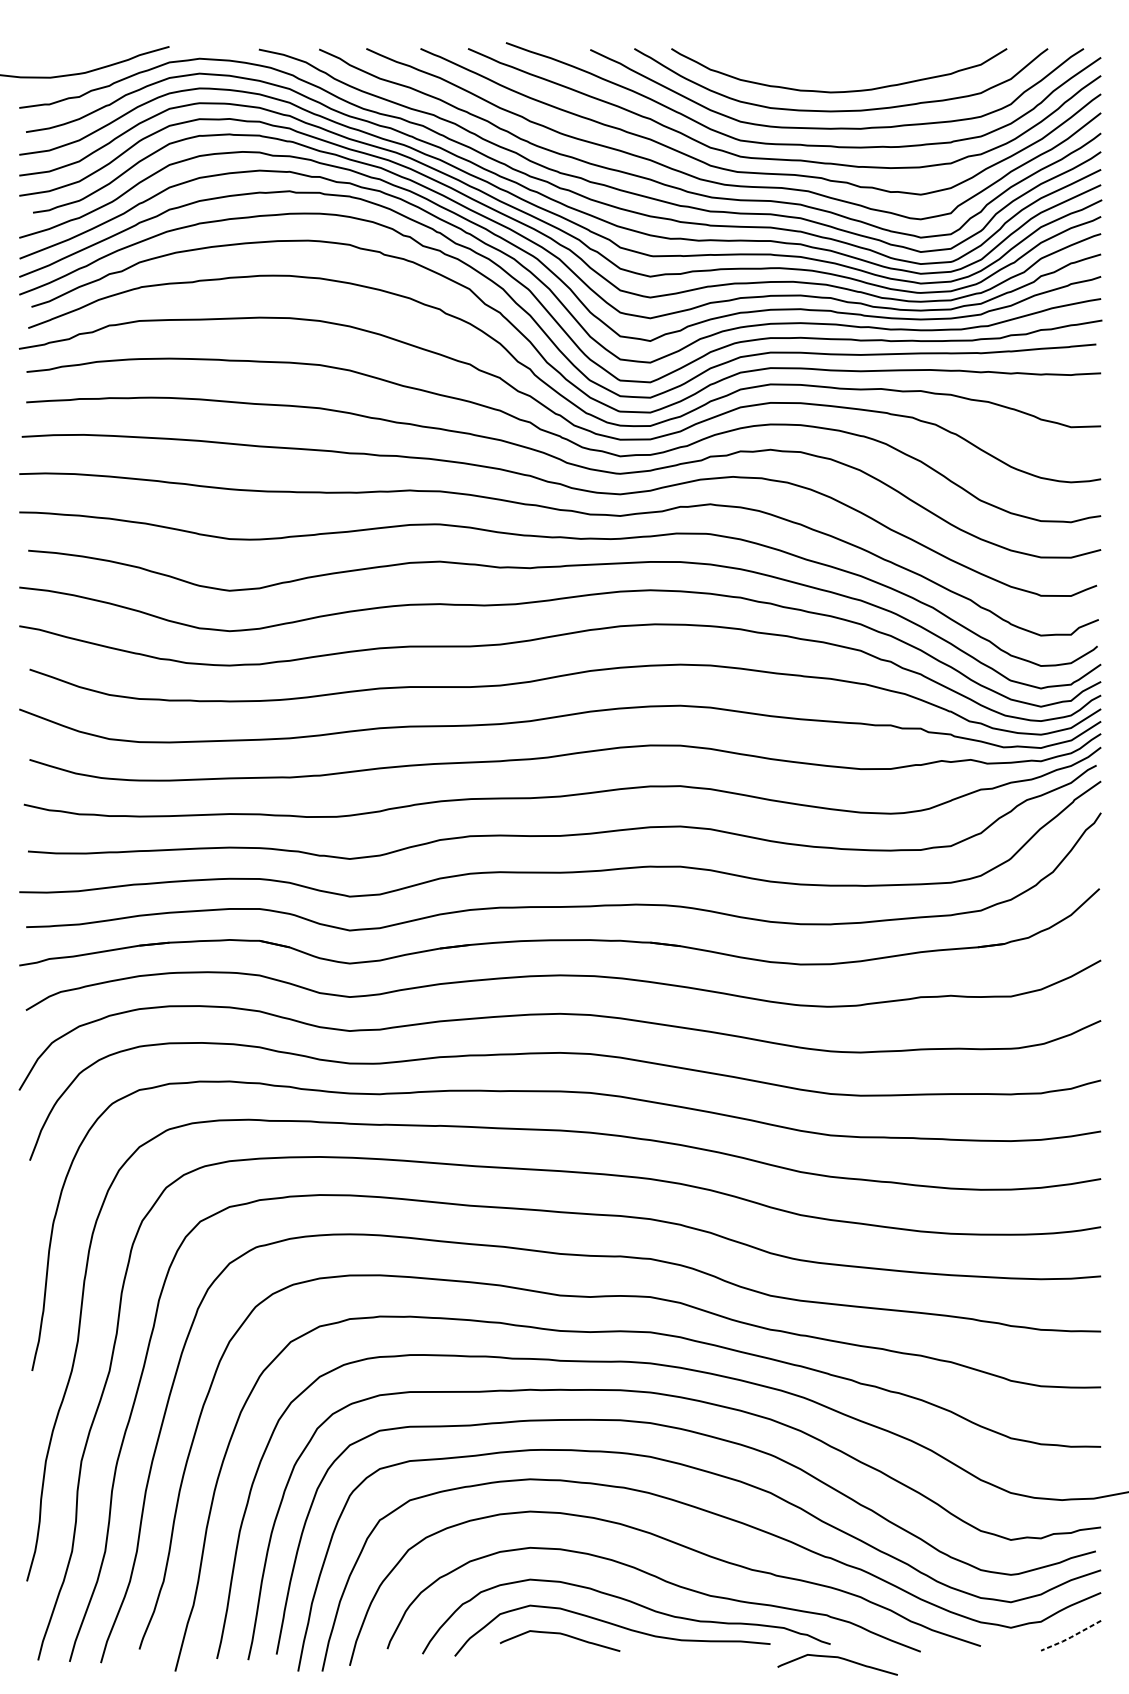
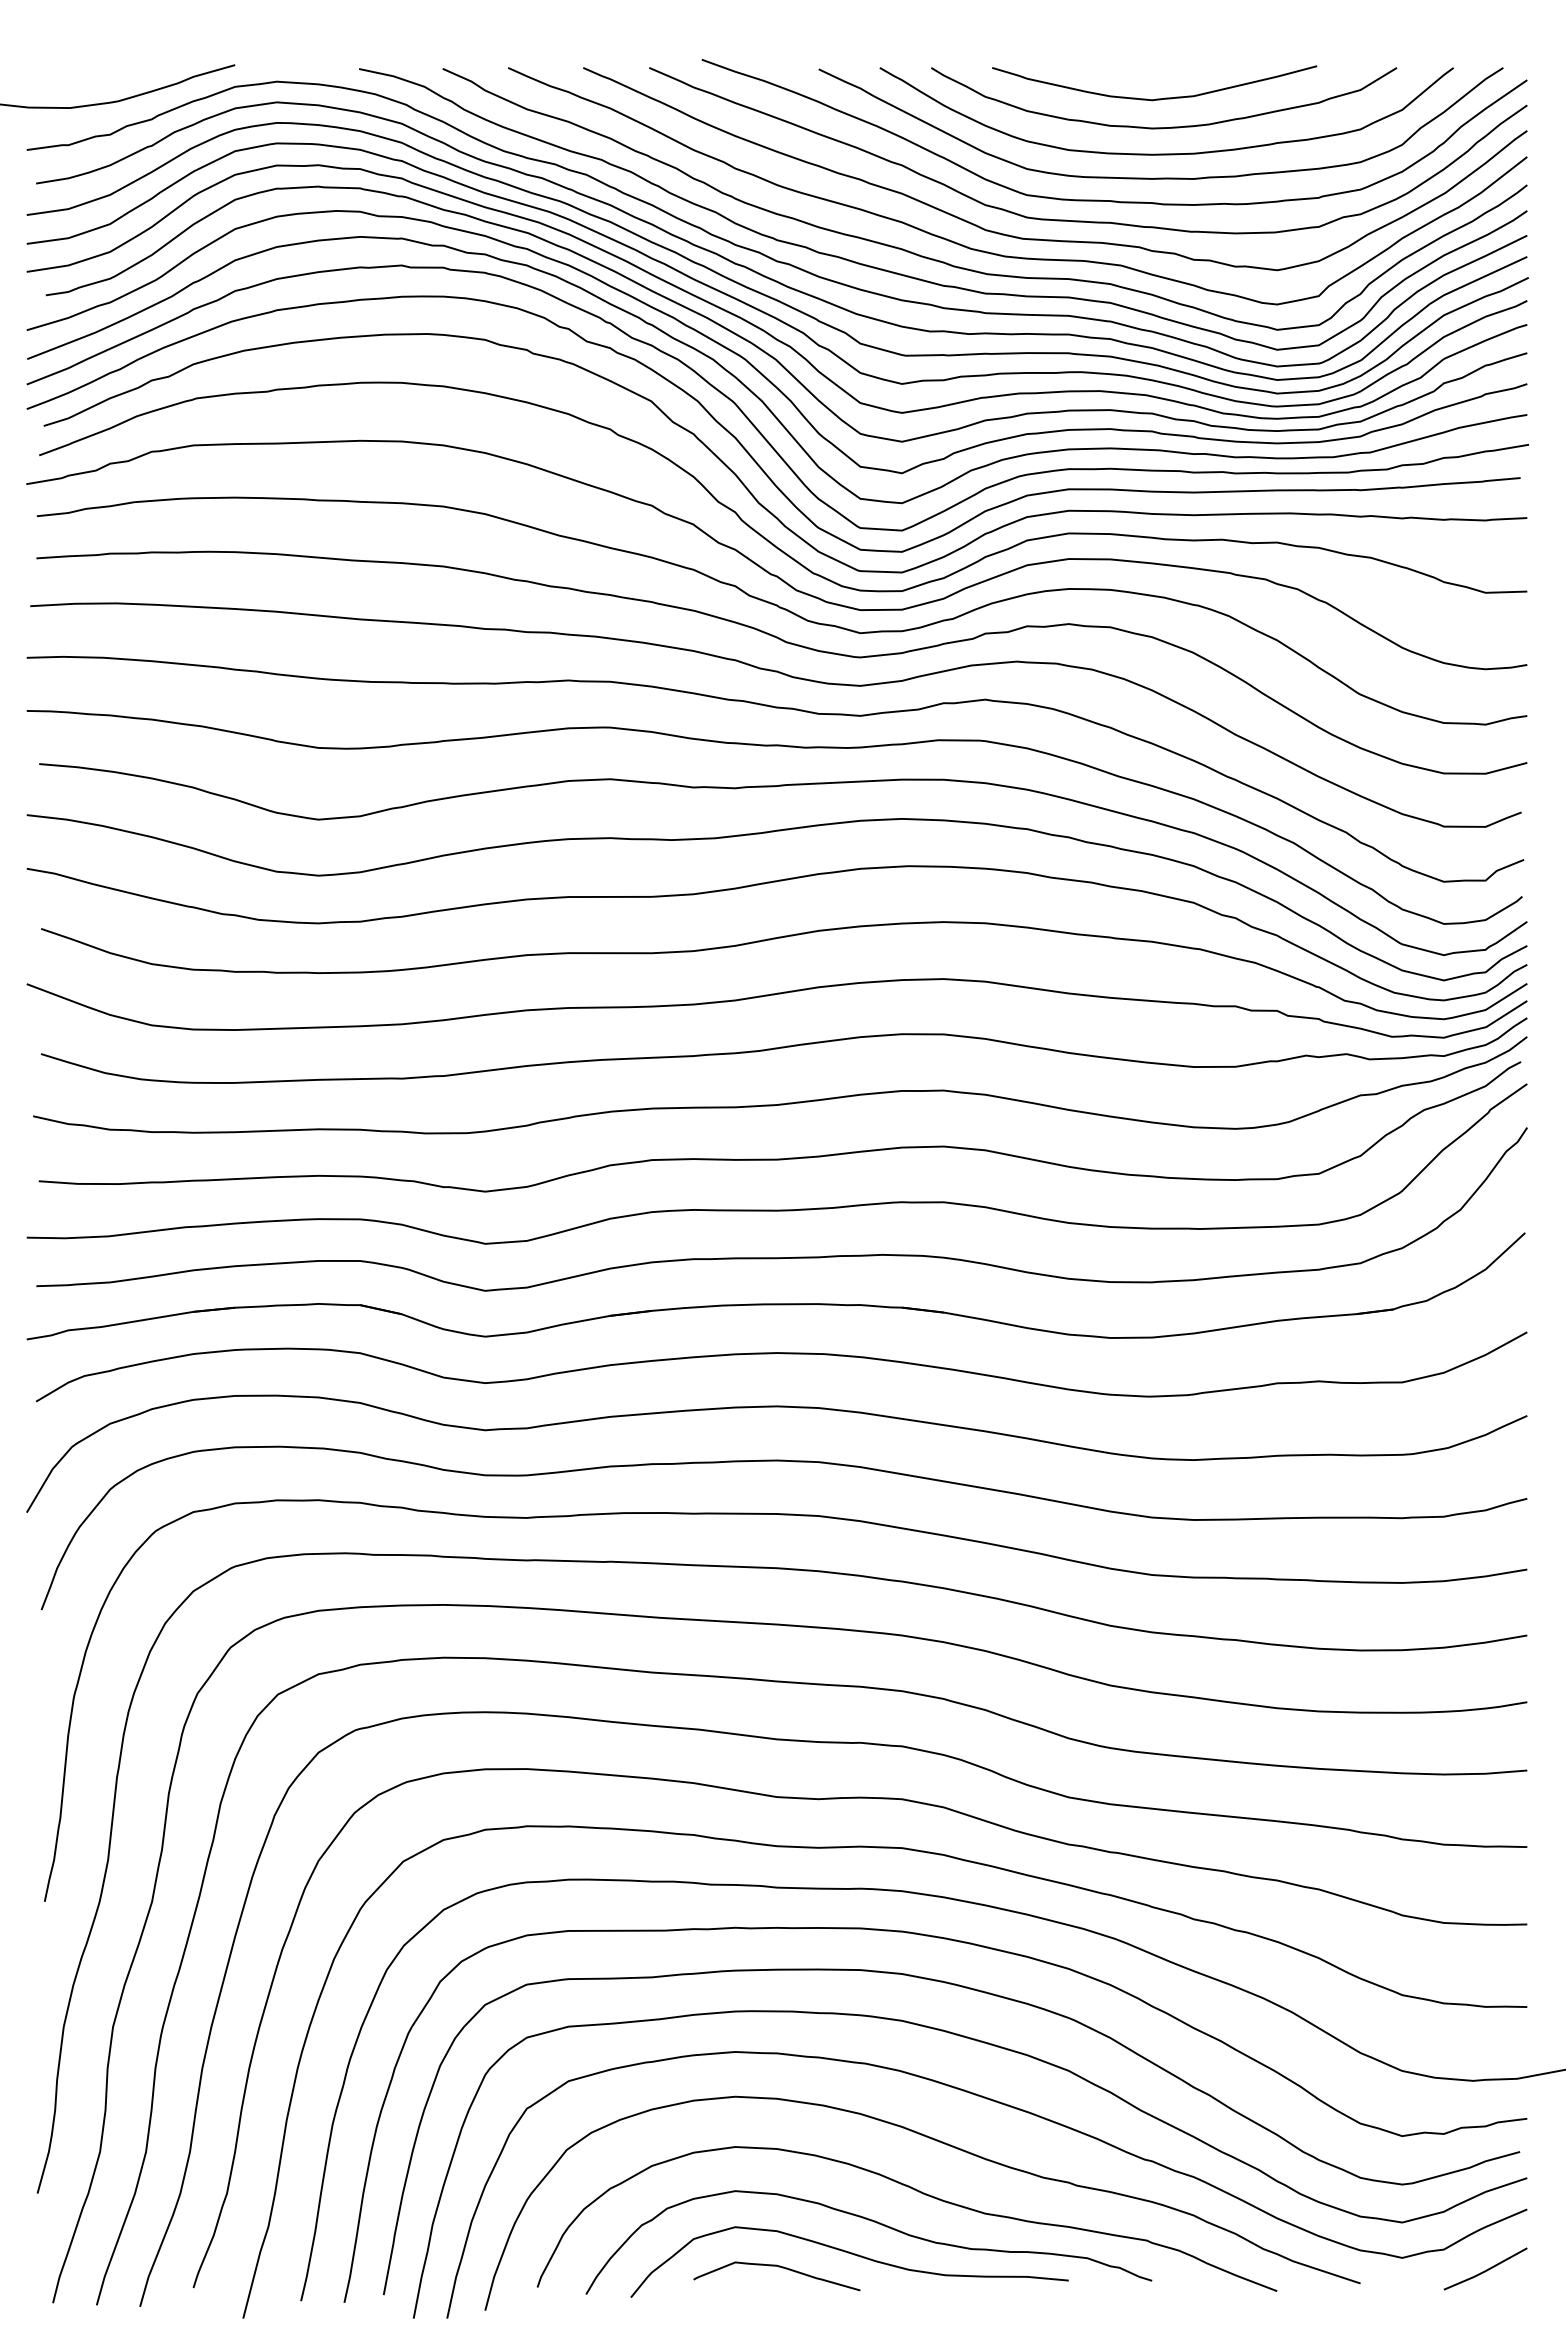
curve: (833, 70) -> (1156, 98), added
line: (1071, 1637) -> (1485, 2271), dashed -> solid
curve: (838, 1658) -> (1163, 2300), removed

